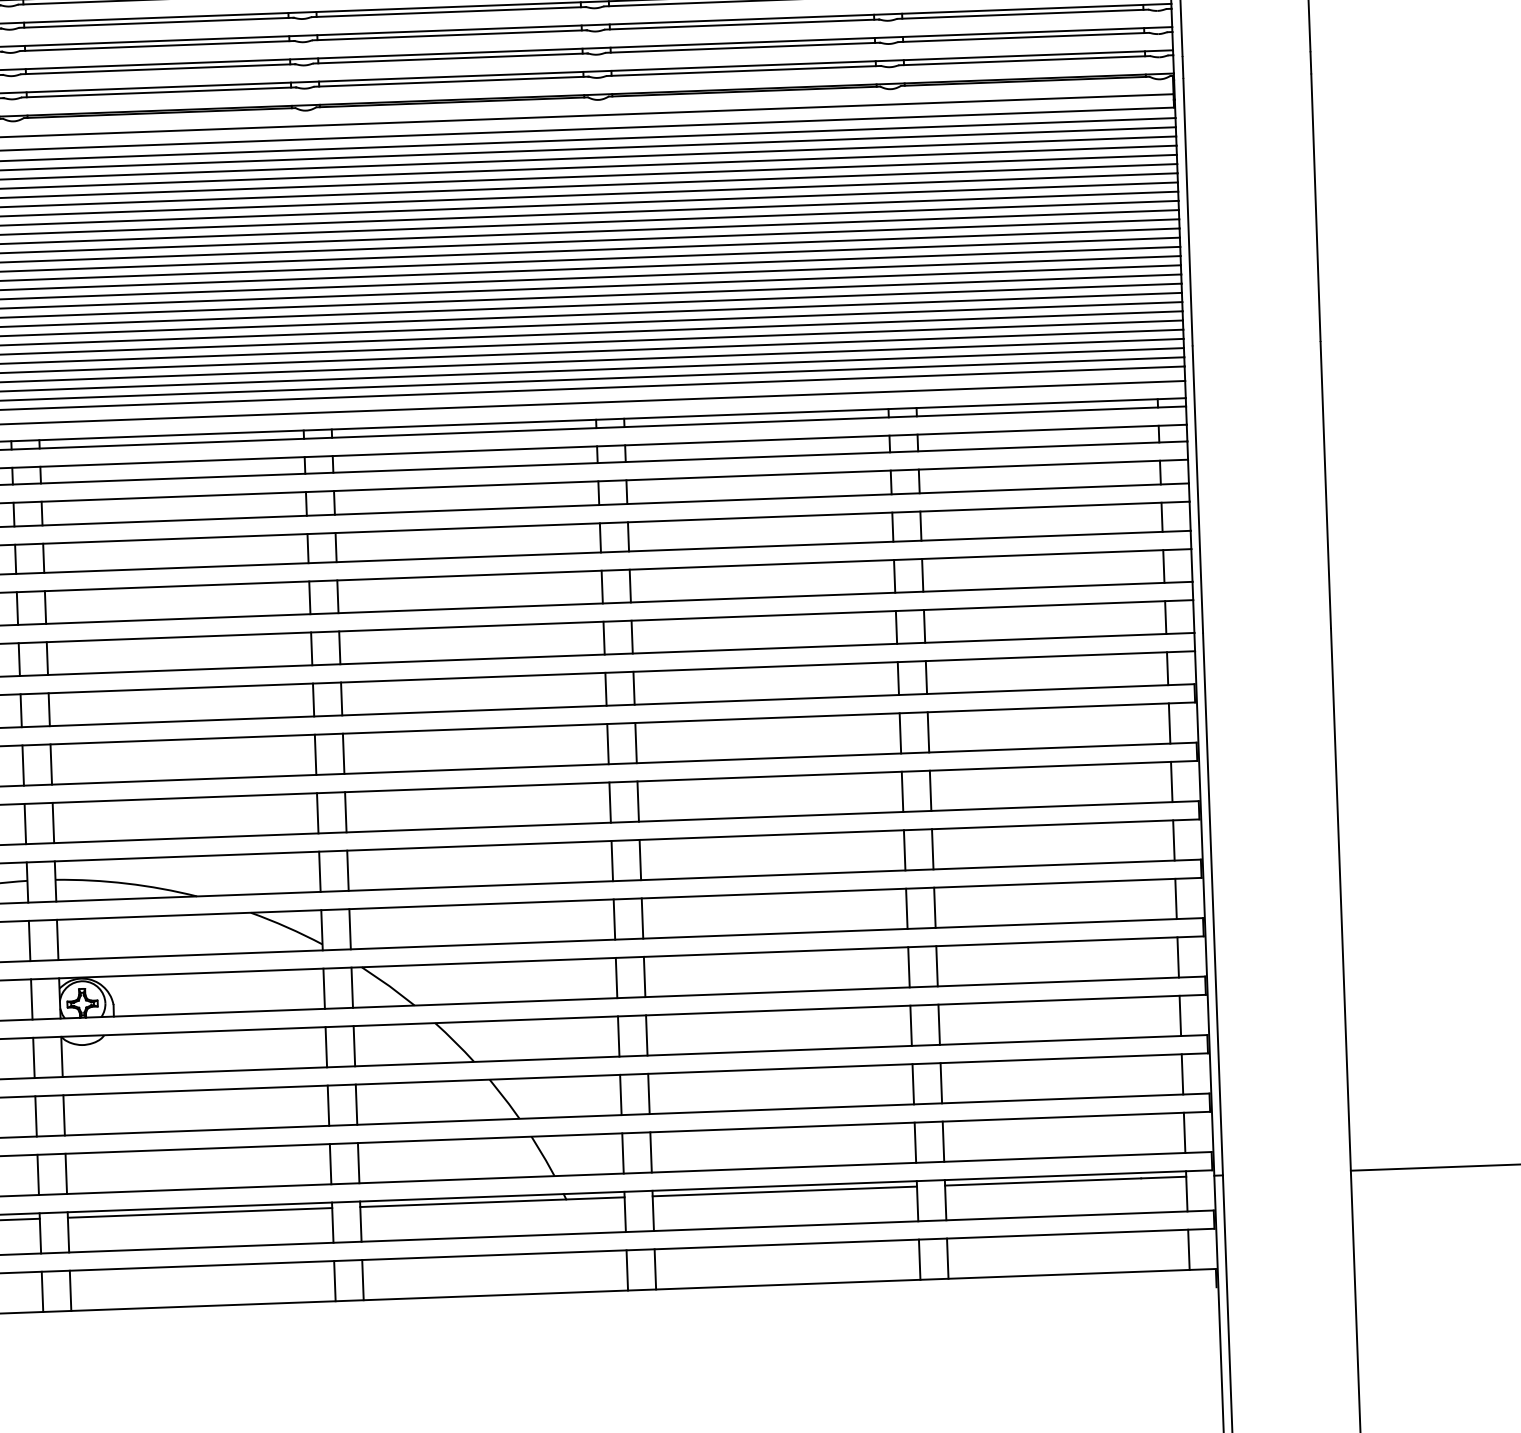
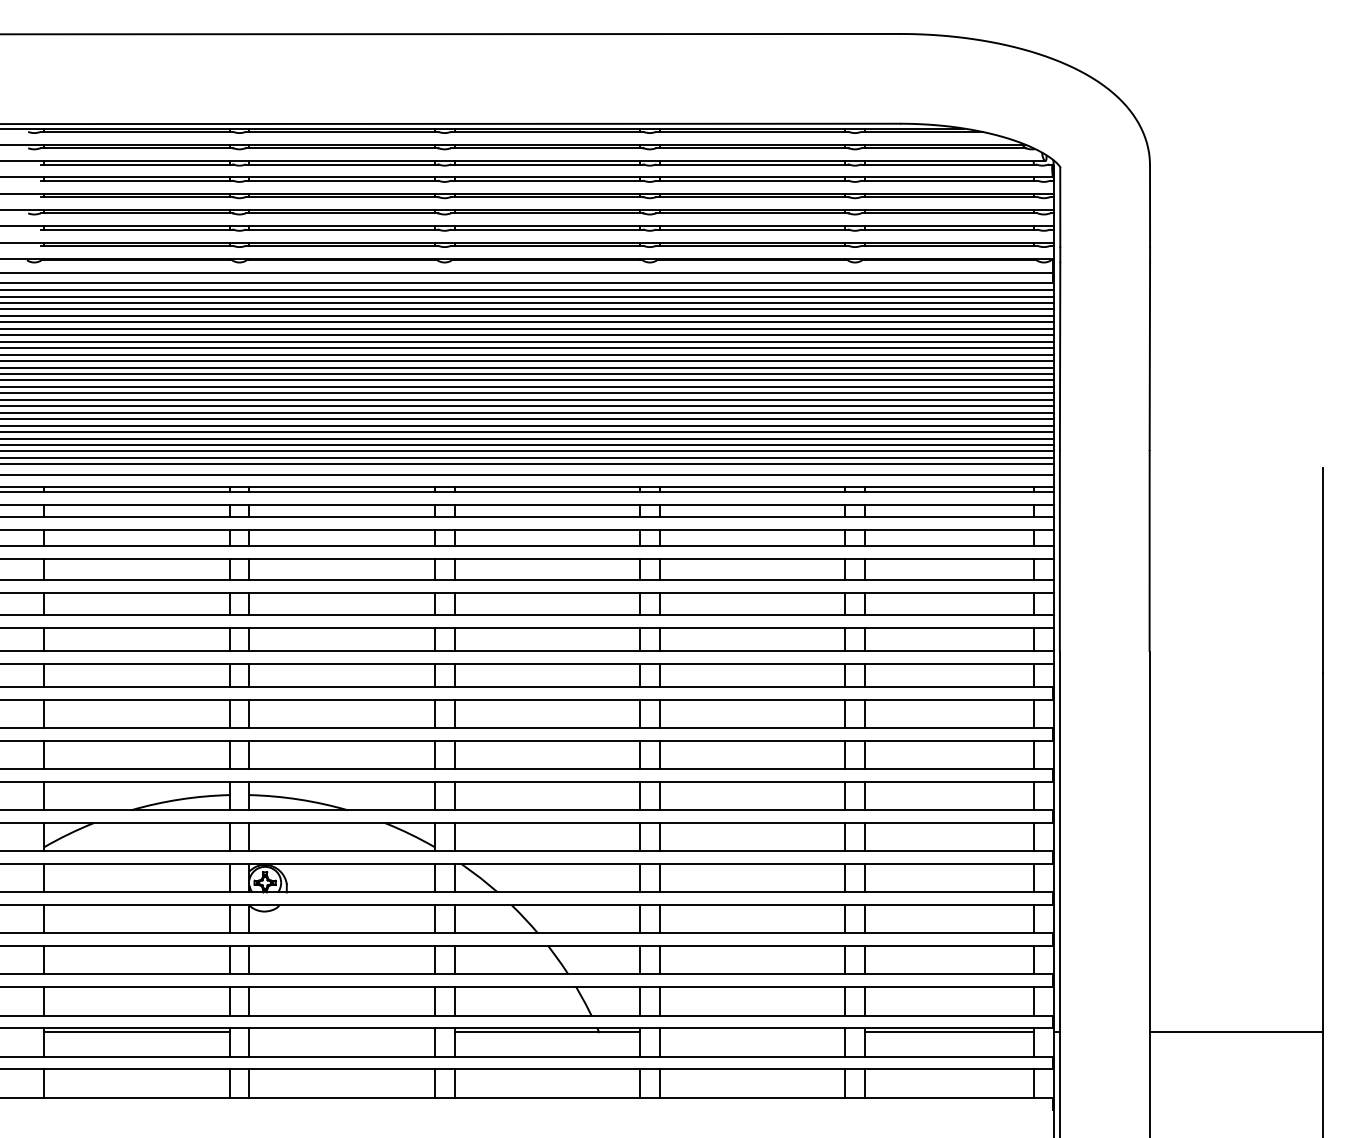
line: (784, 1191) -> (752, 1032), removed
line: (199, 1213) -> (341, 1032), removed

